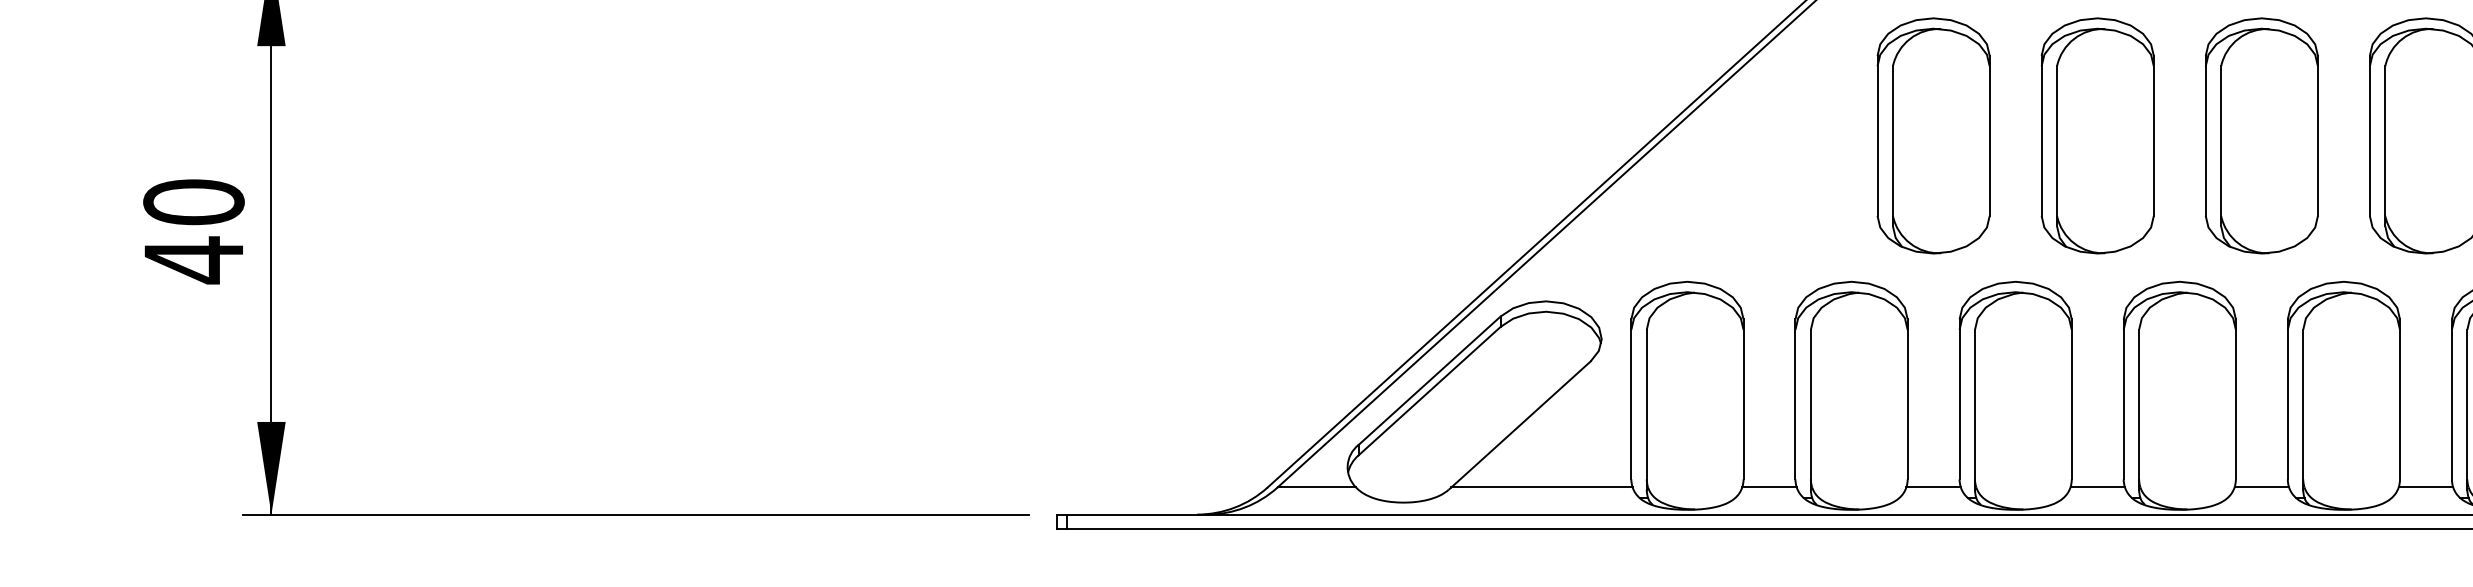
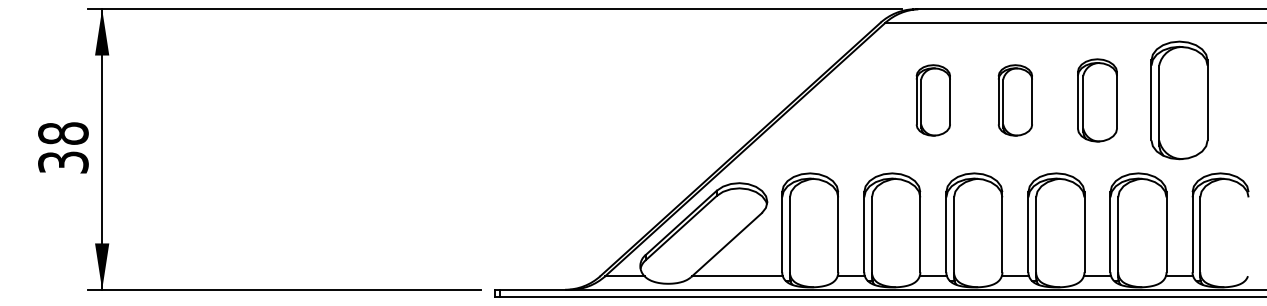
part: (1933, 136) -> (933, 100), size x0.6
part: (2097, 136) -> (1015, 100), size x0.6
part: (2261, 136) -> (1097, 100), size x0.7
text: (194, 232) -> (63, 148), 40 -> 38

